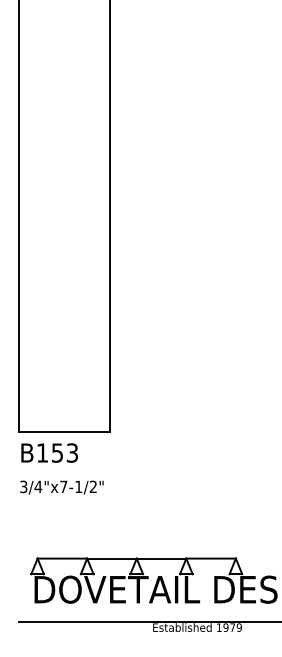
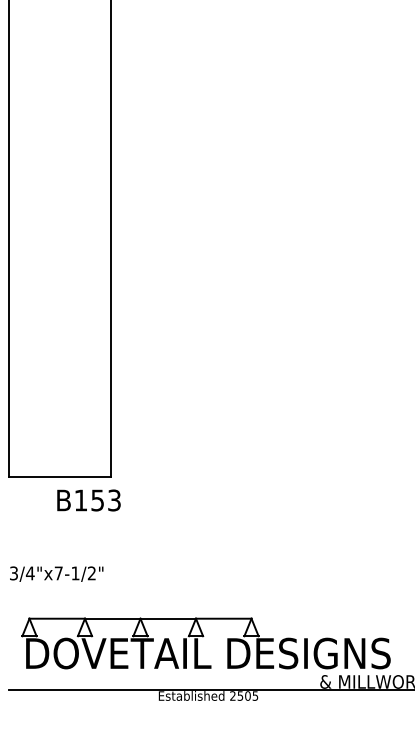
text: (49, 453) -> (88, 500), moved
text: (61, 486) -> (56, 573), moved
text: (229, 627) -> (244, 695), 1979 -> 2505

